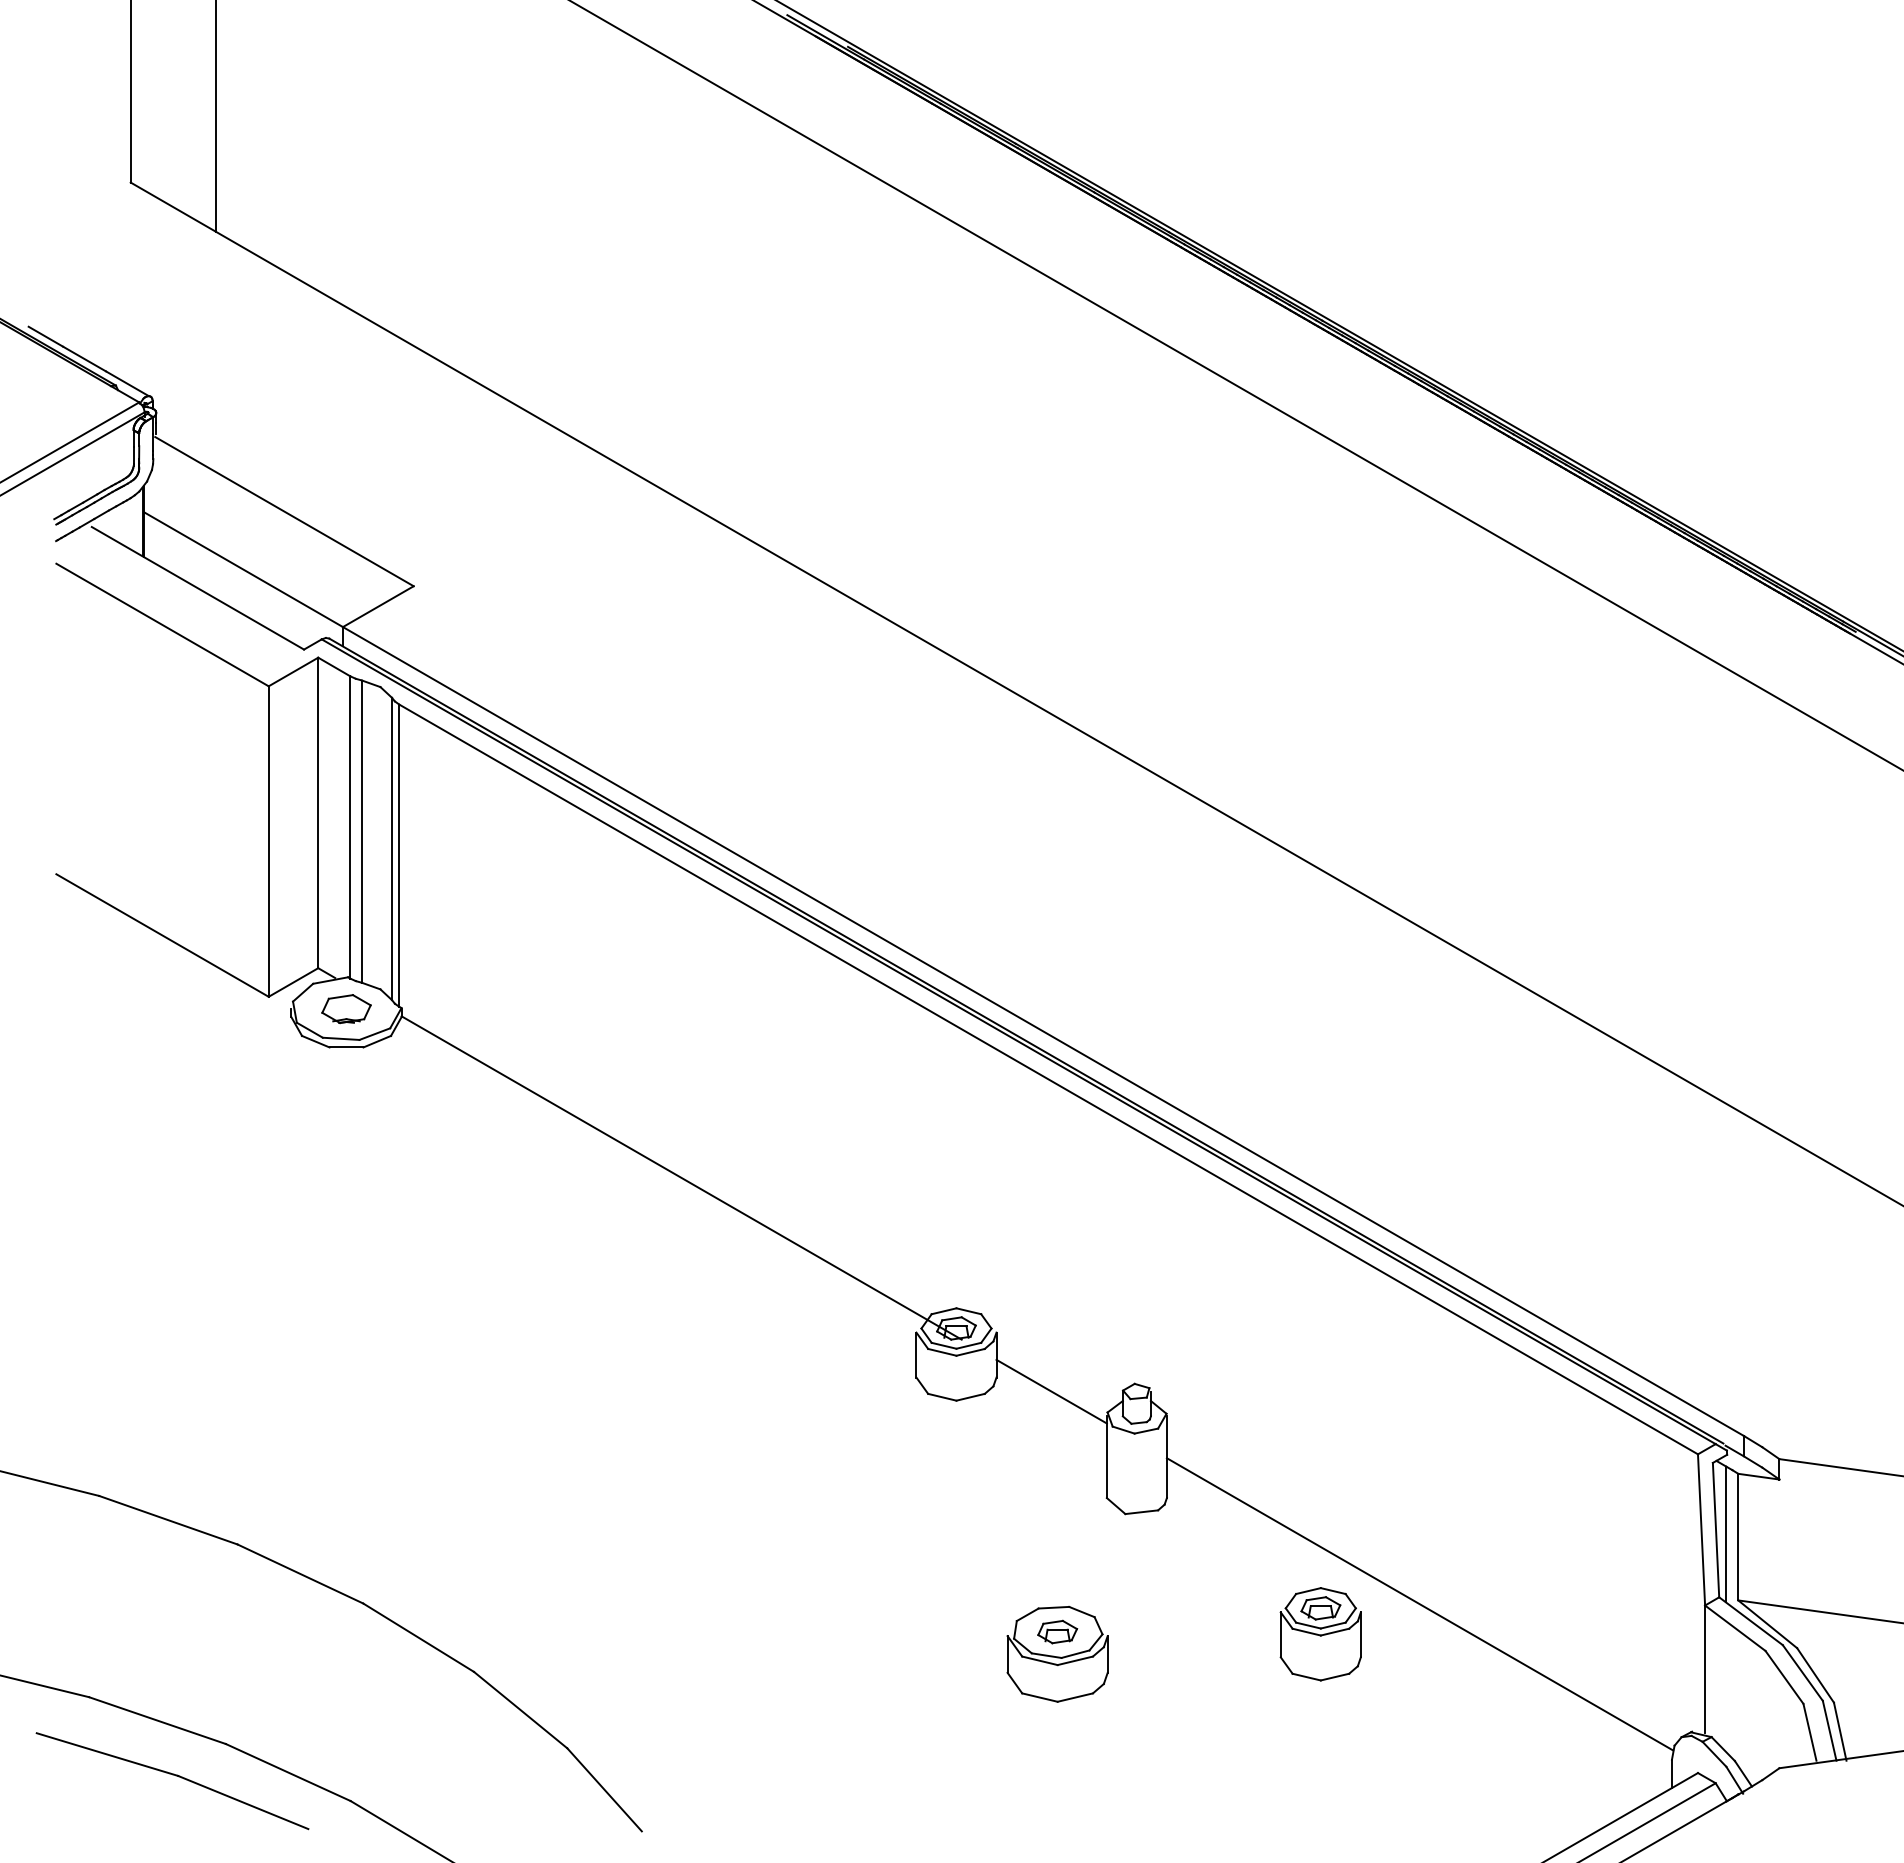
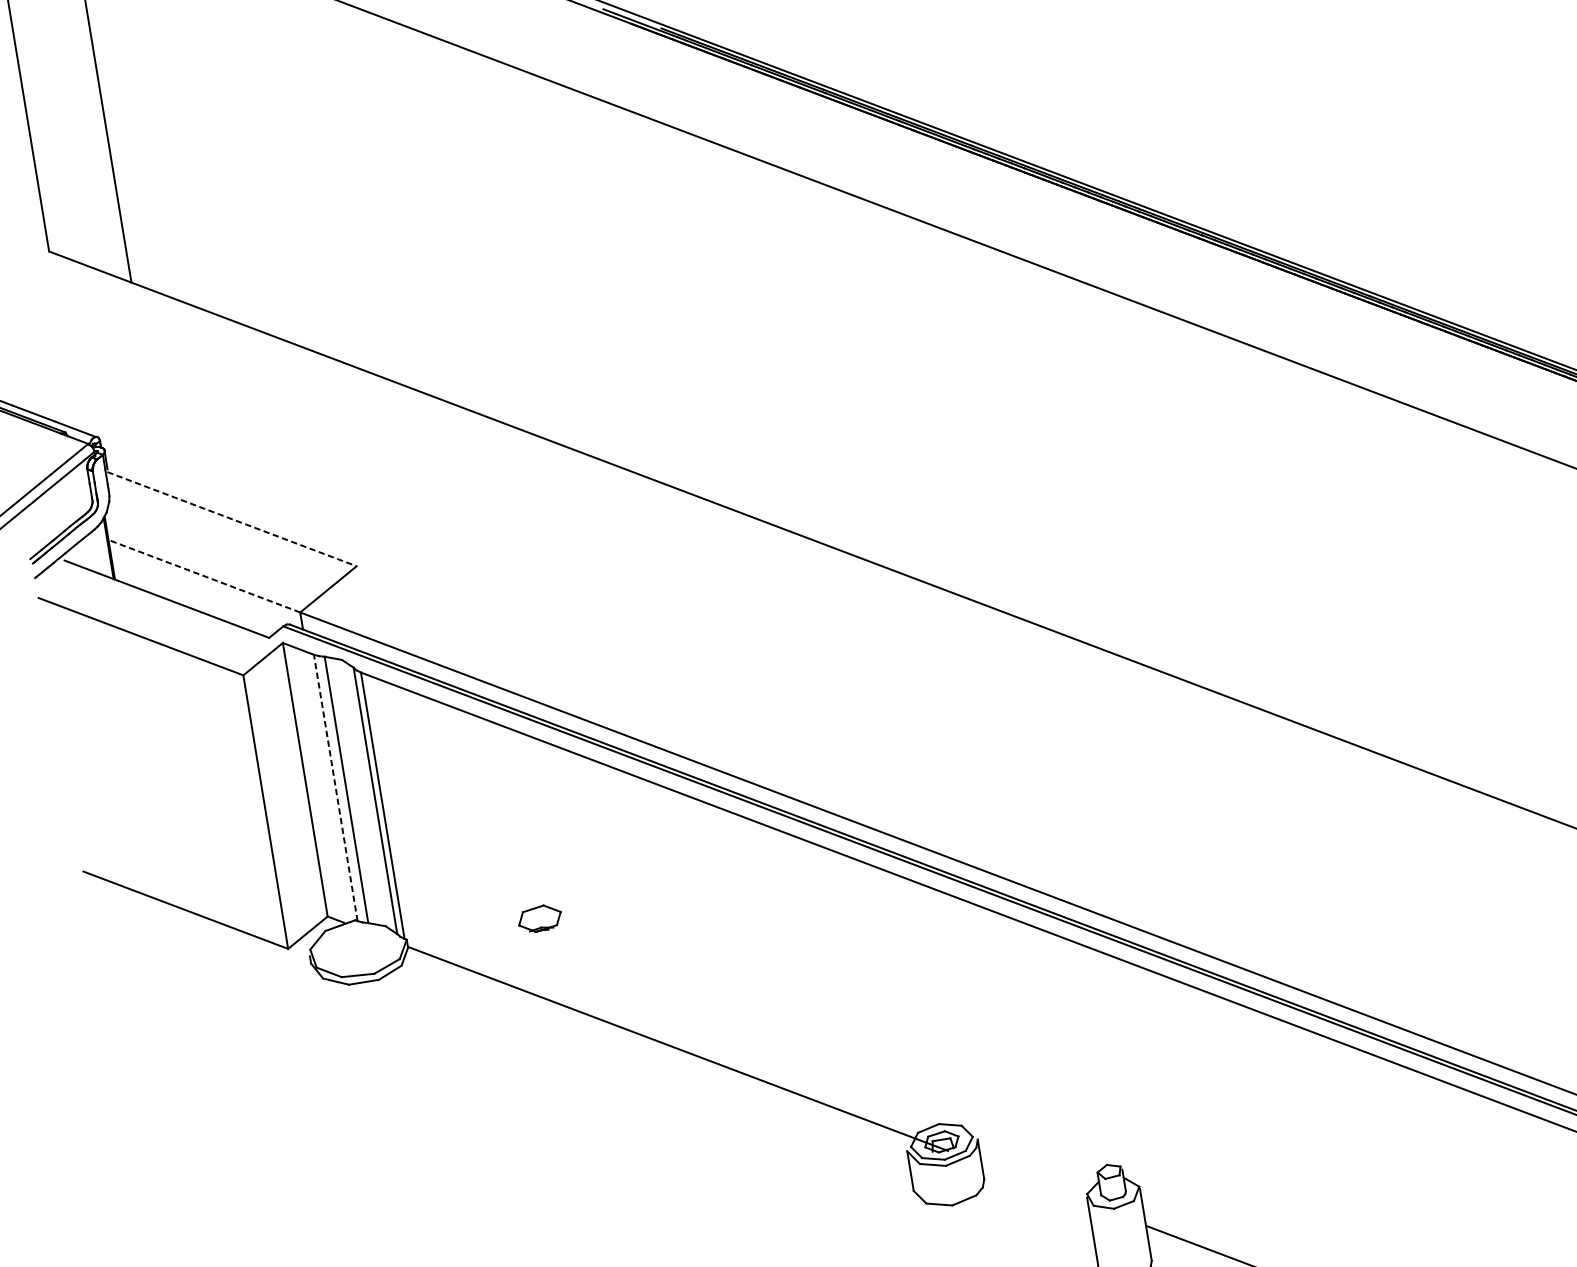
line: (284, 511) -> (232, 519), solid -> dashed
line: (243, 569) -> (204, 576), solid -> dashed
line: (350, 827) -> (335, 787), solid -> dashed
part: (346, 1009) -> (540, 919), moved
line: (1051, 1391) -> (1034, 1183), removed

